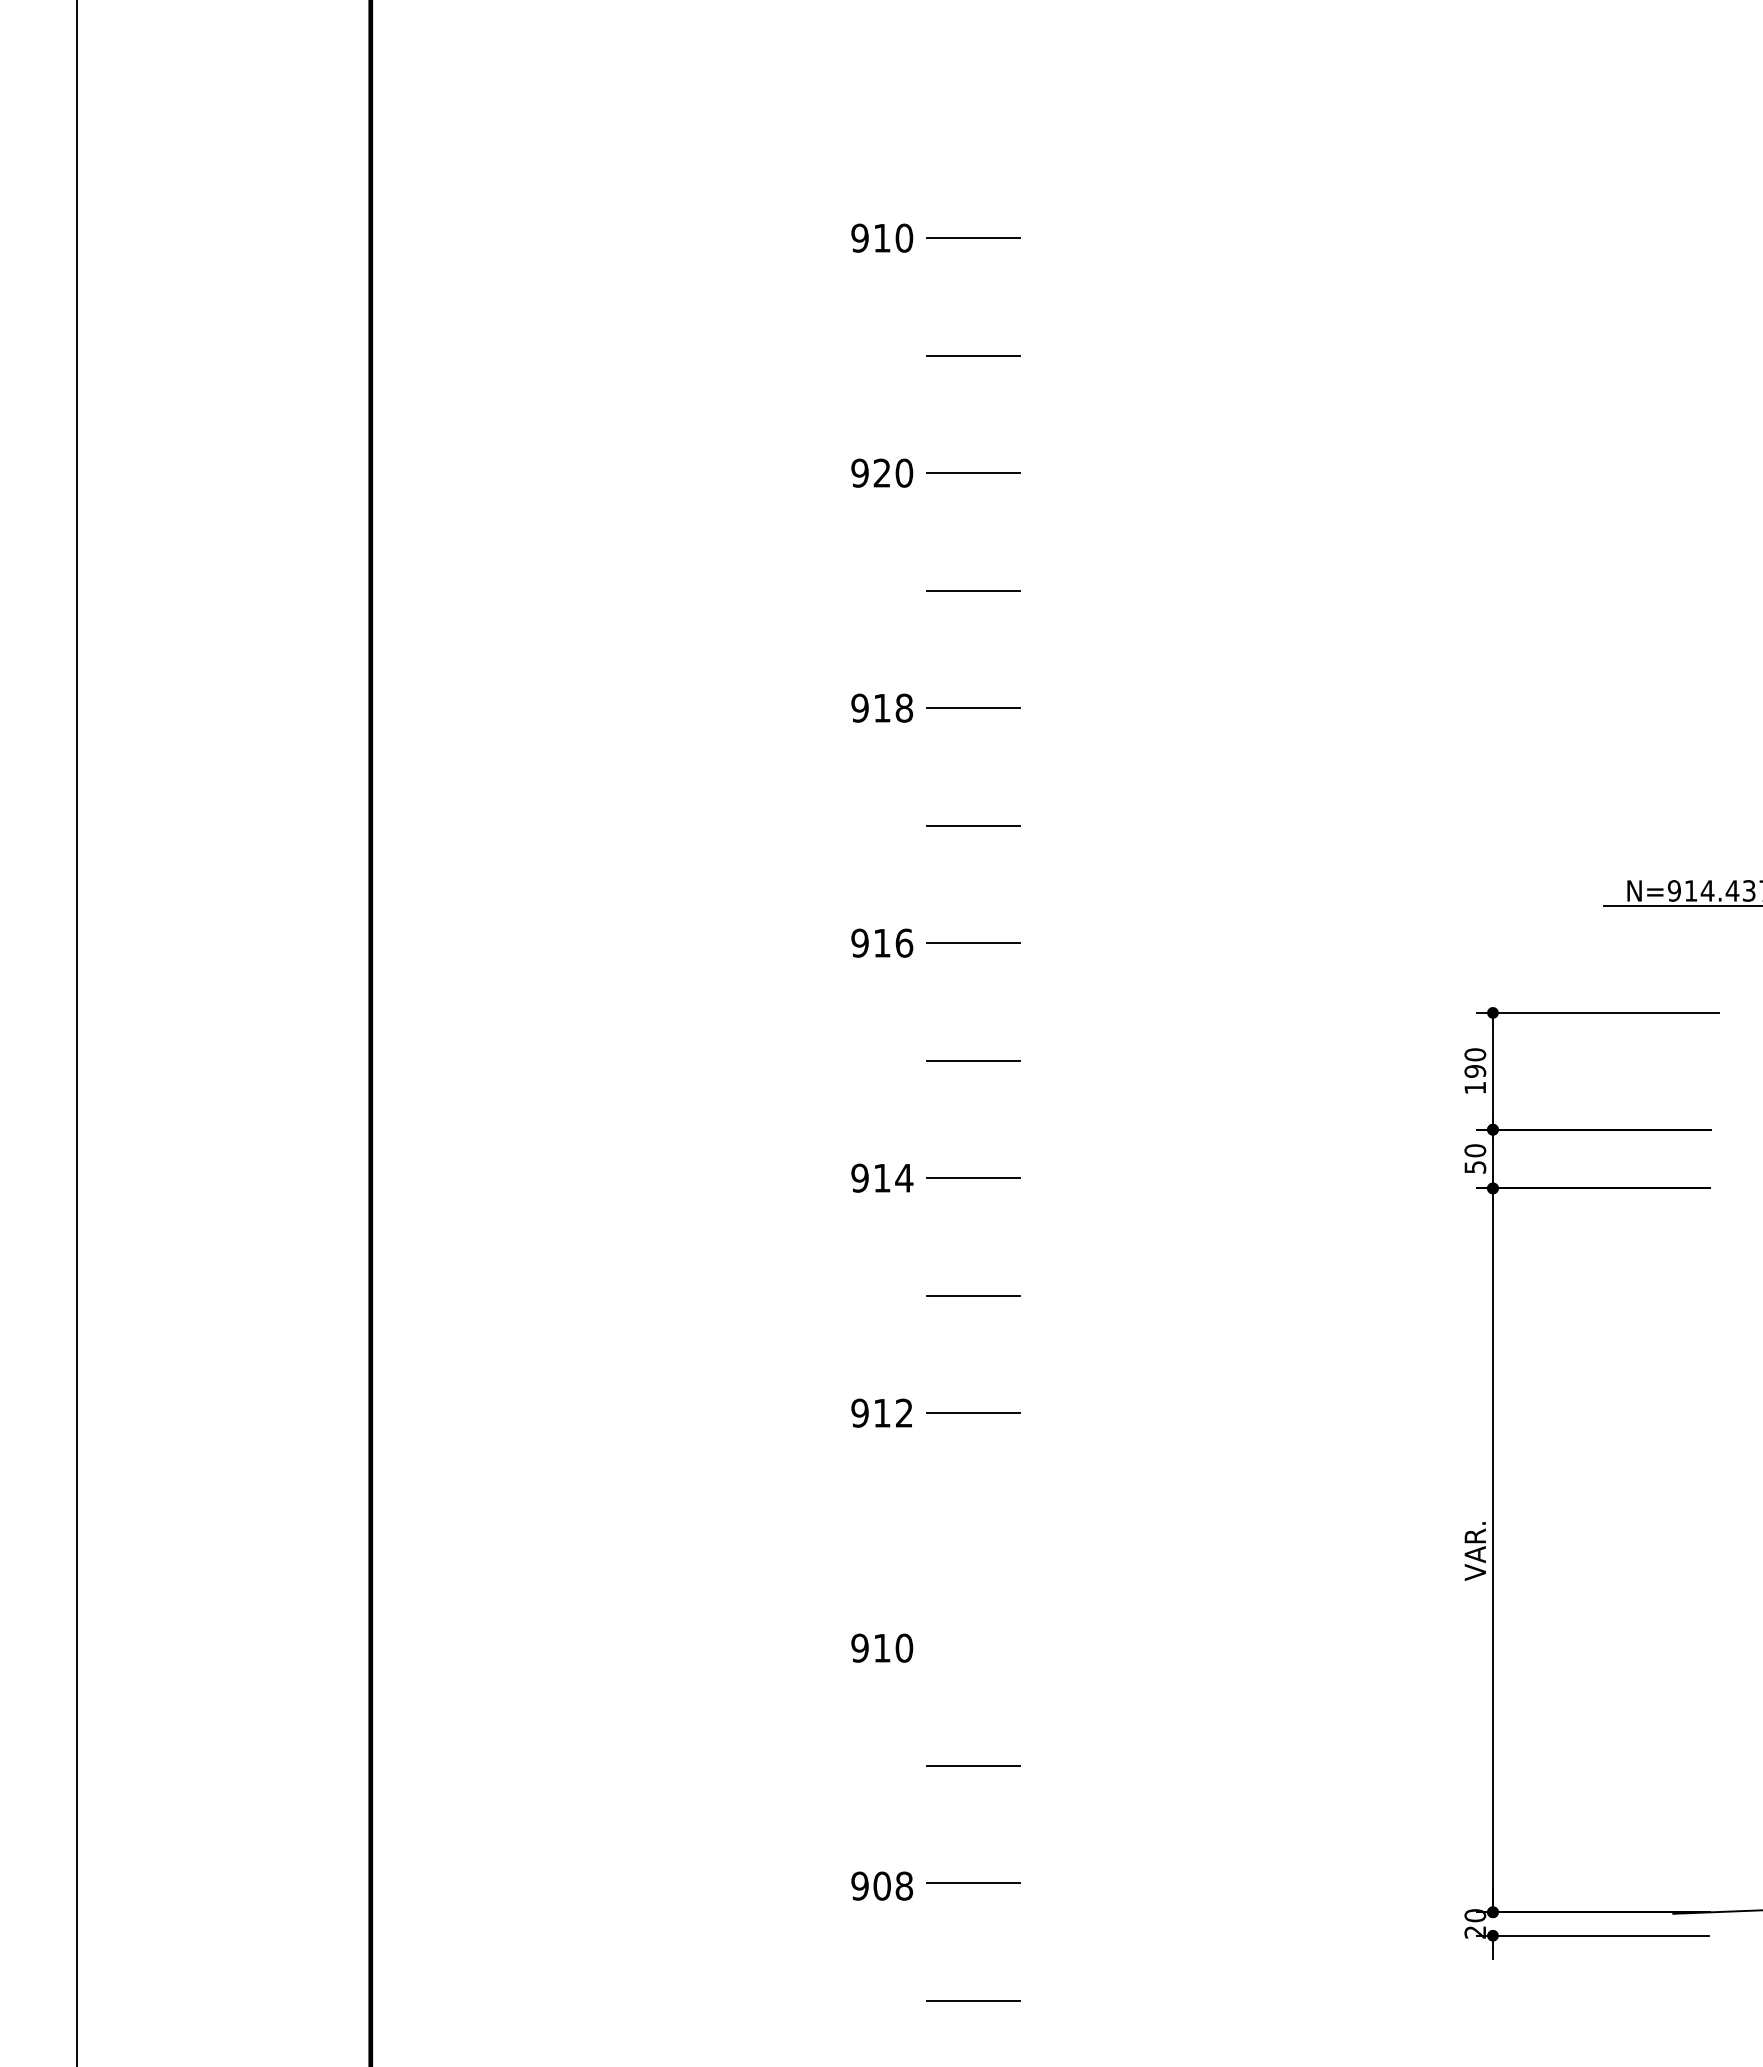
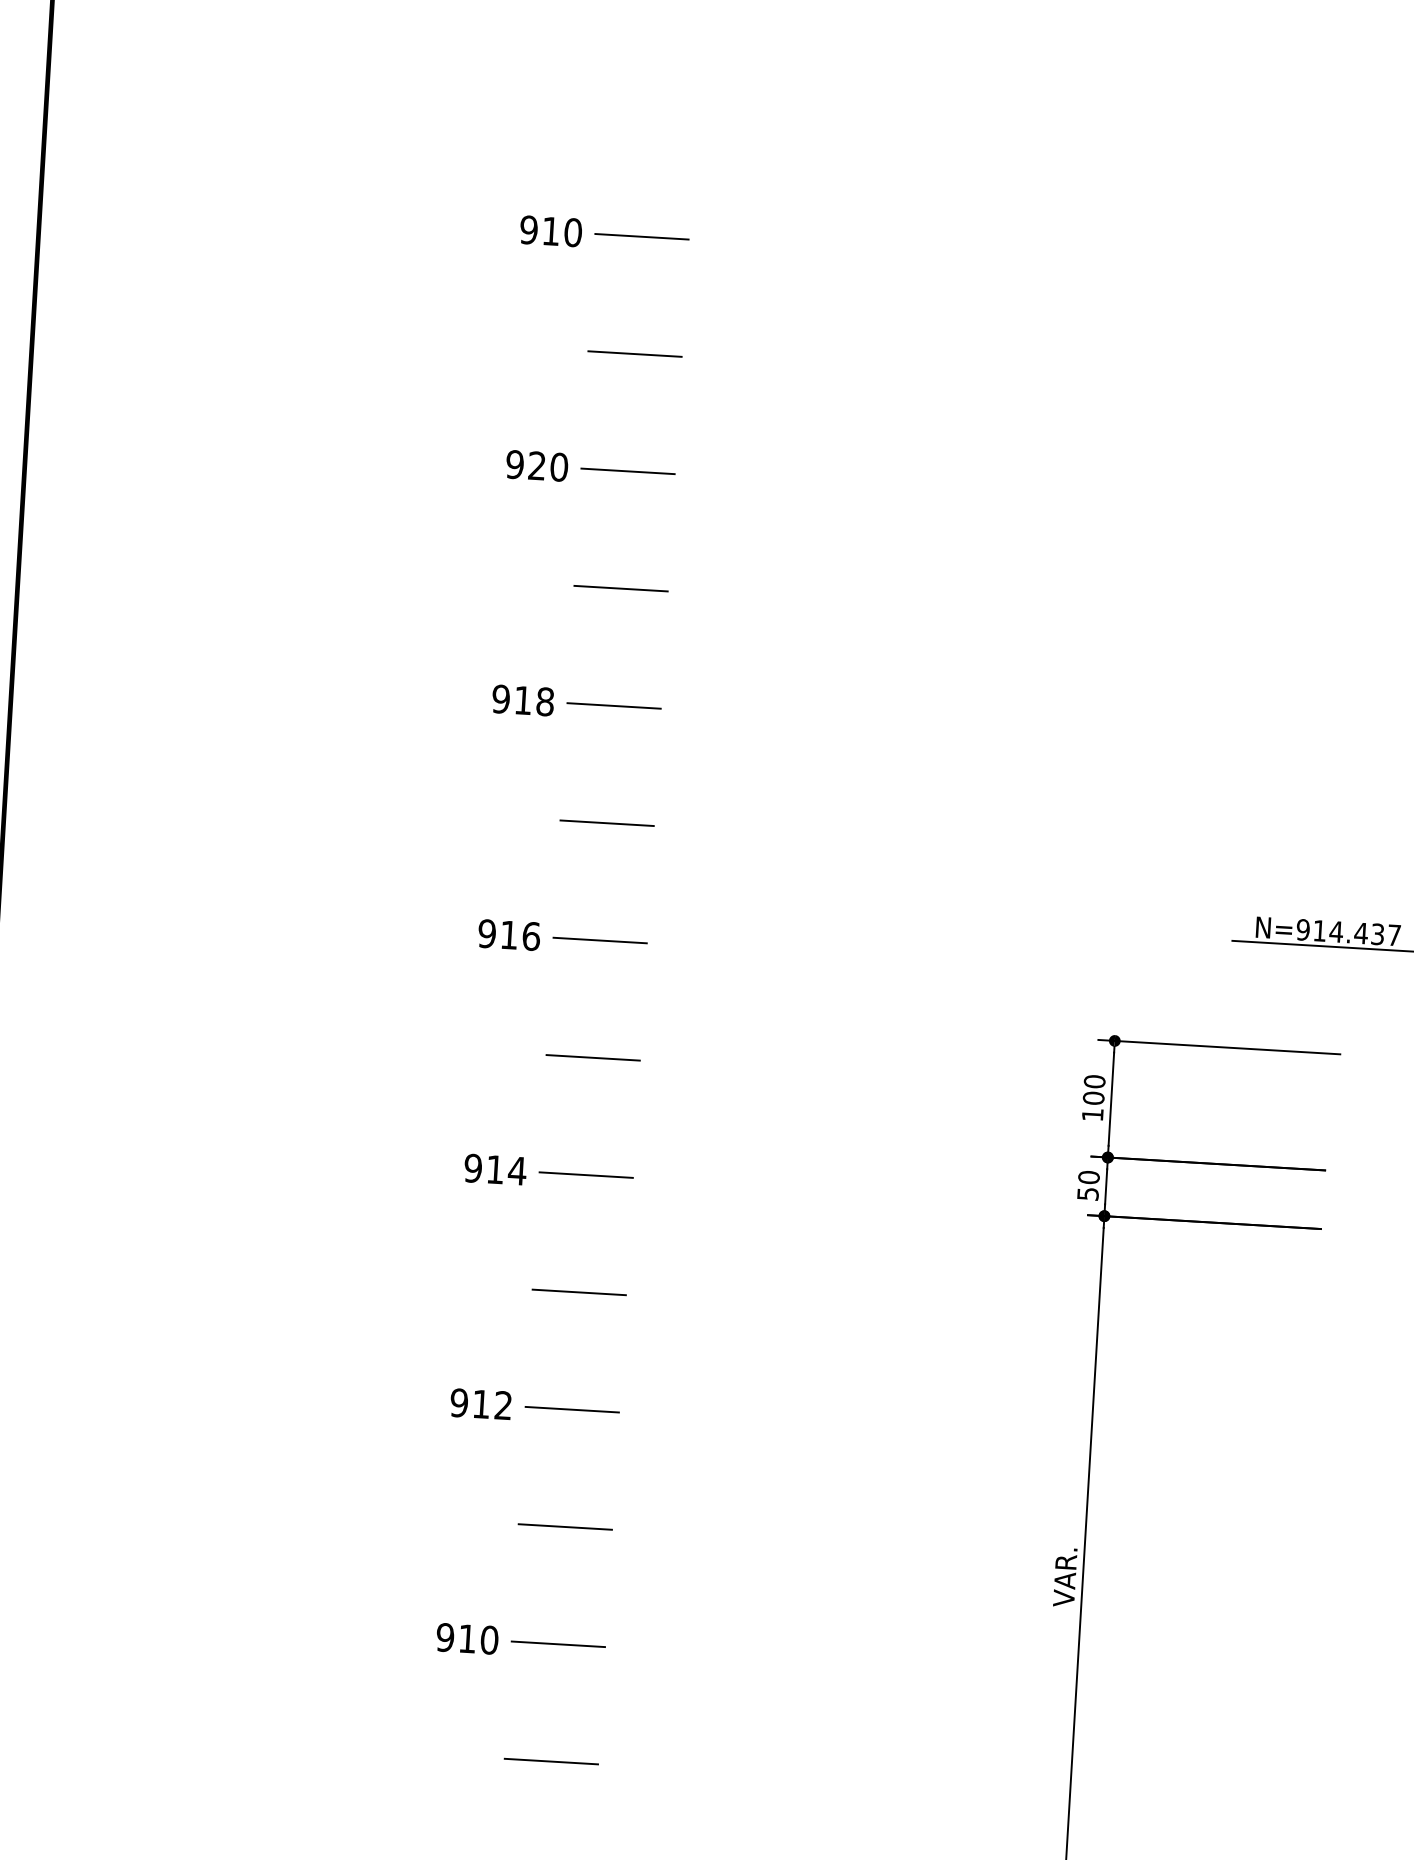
text: (1475, 1070) -> (1093, 1097), 190 -> 100
line: (973, 1530) -> (565, 1526), added
line: (972, 1648) -> (557, 1644), added

